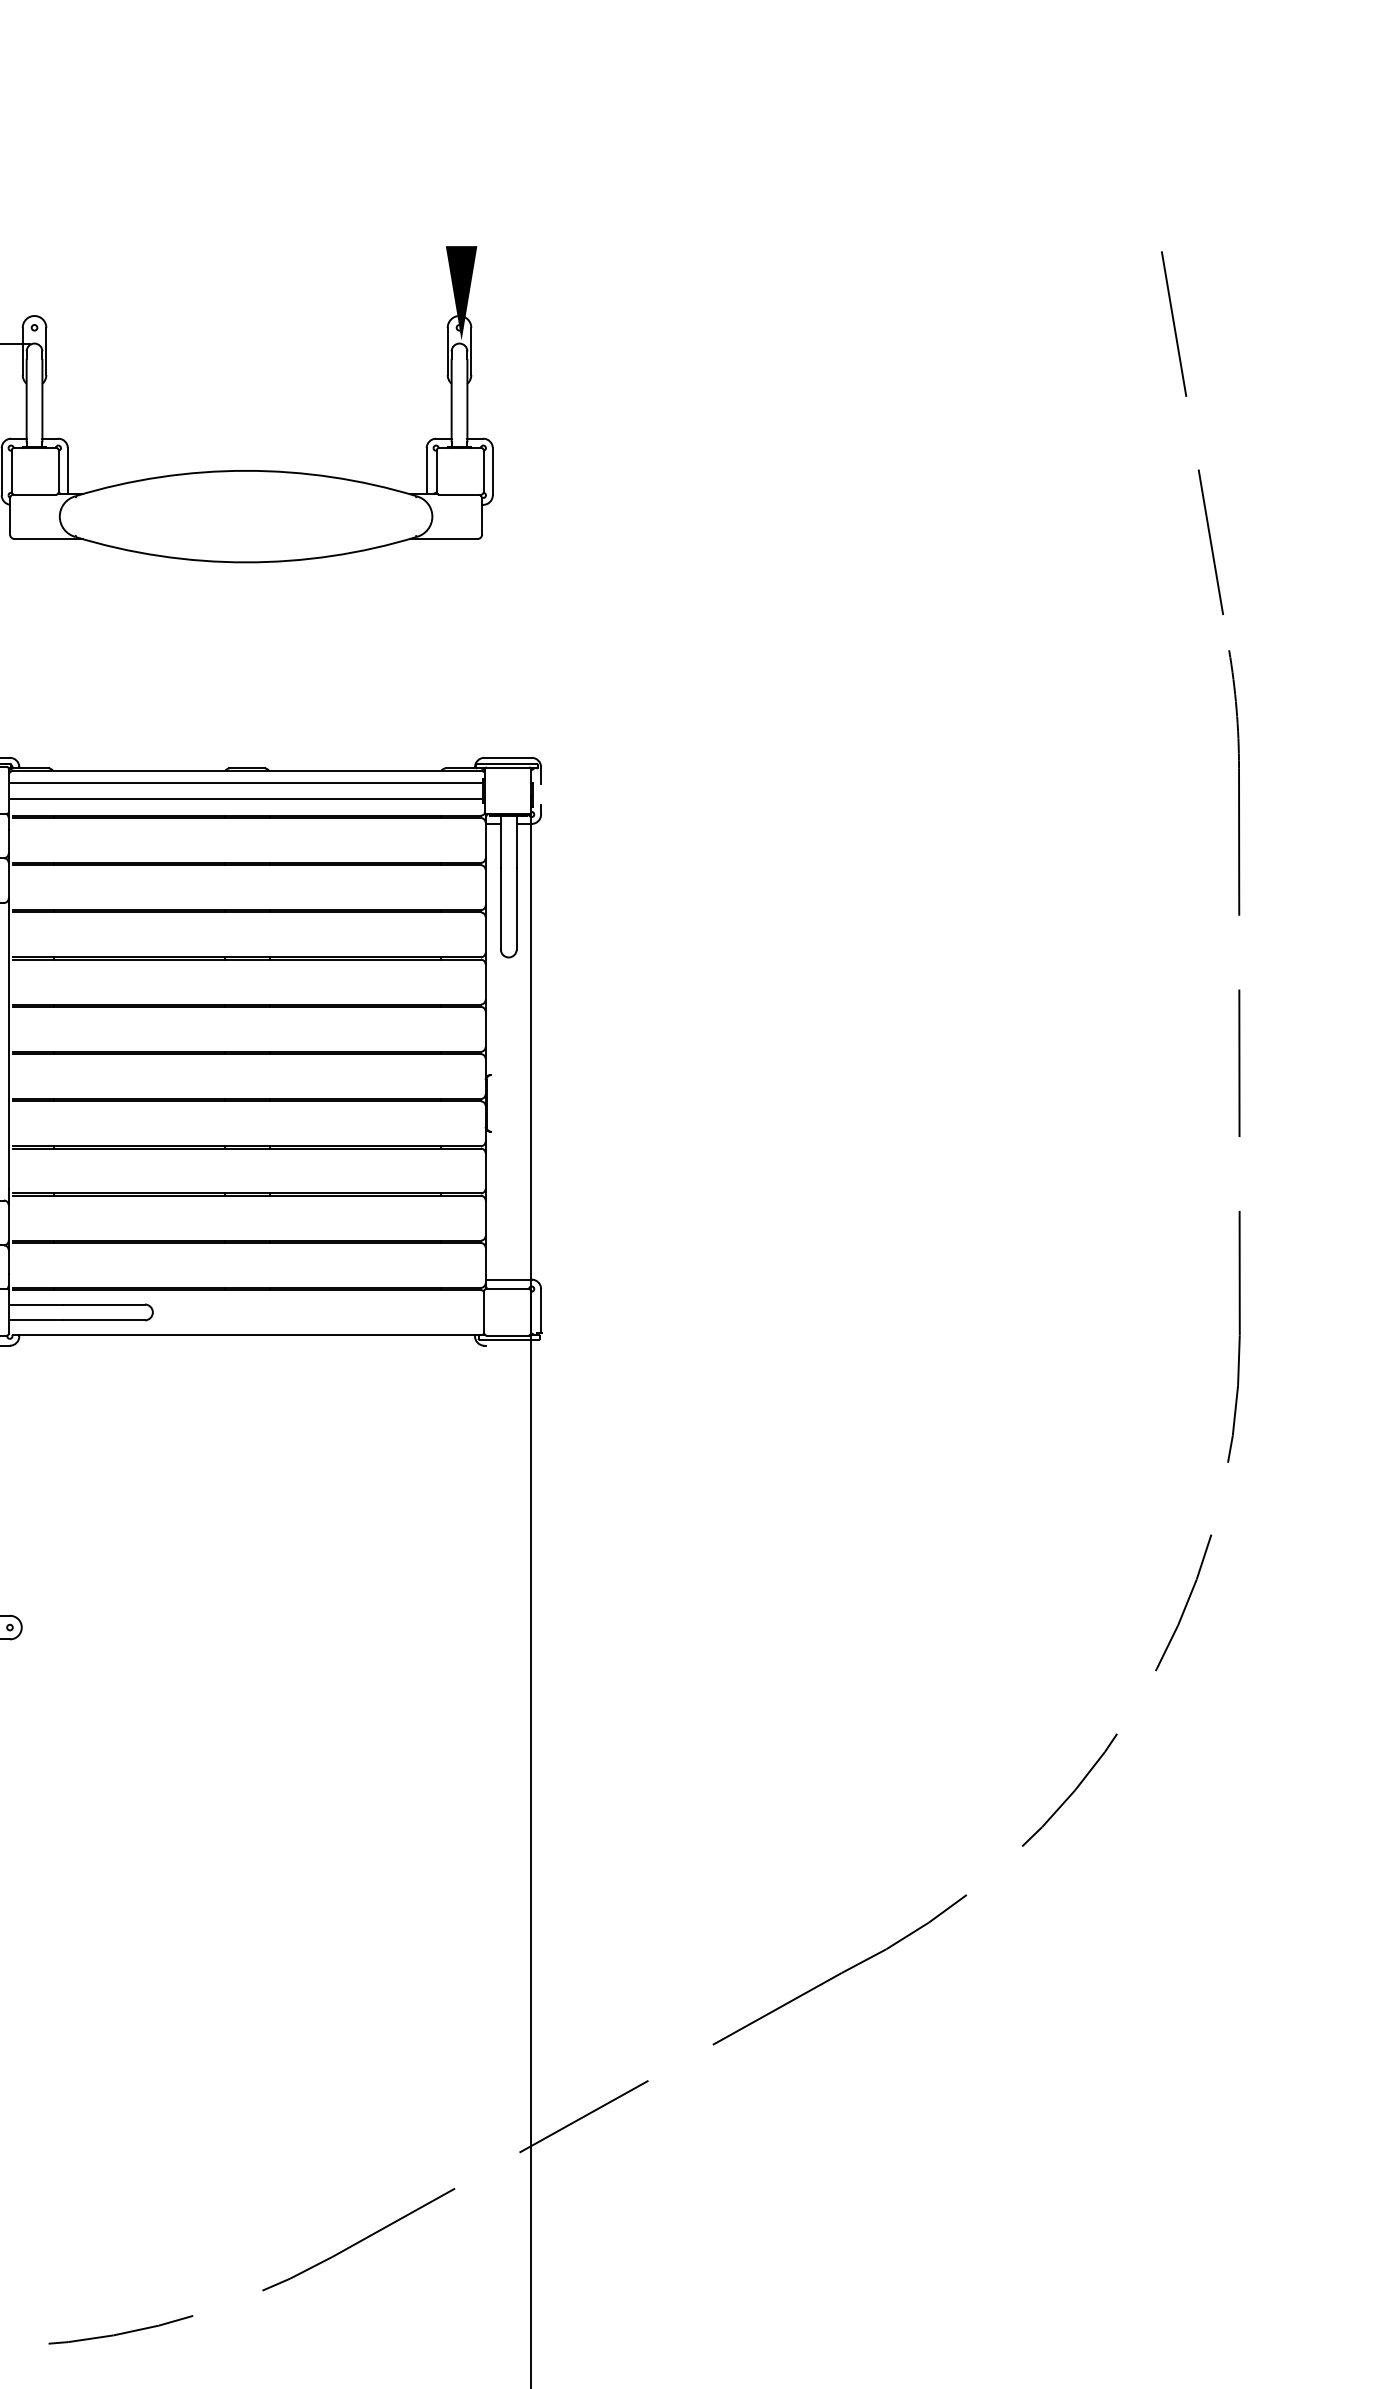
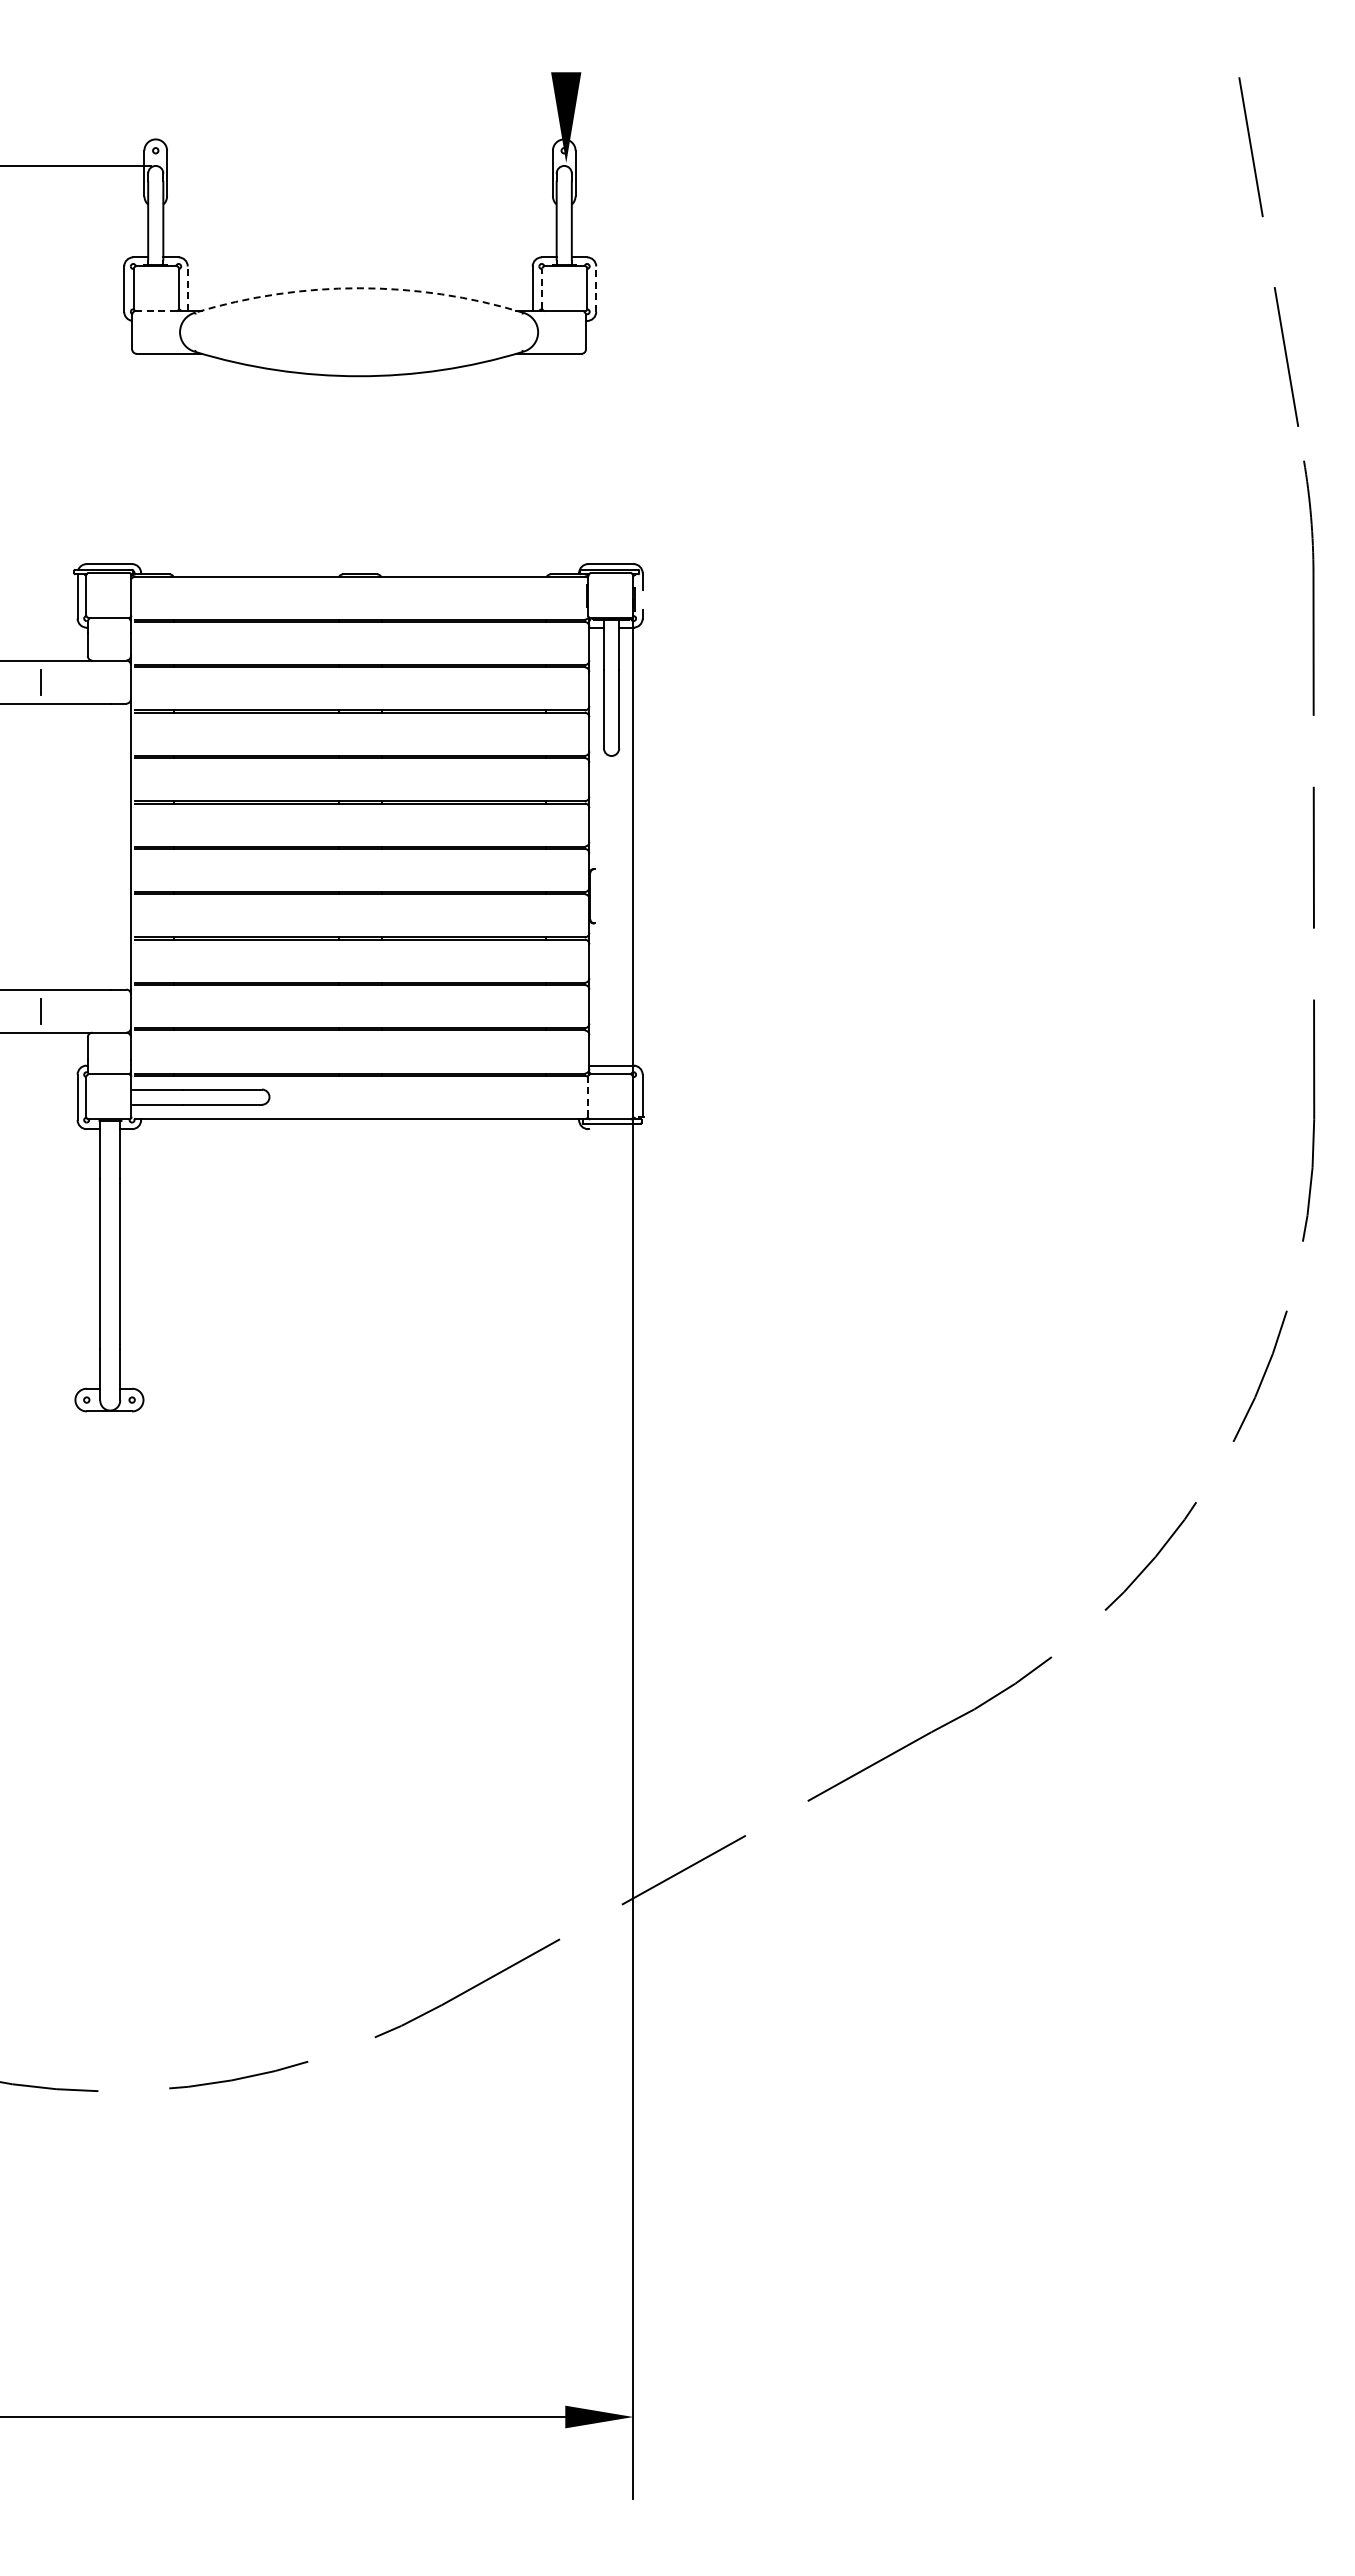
line: (67, 471) -> (187, 288), solid -> dashed
arc: (246, 471) -> (359, 288), solid -> dashed
line: (436, 471) -> (542, 288), solid -> dashed
line: (493, 472) -> (596, 289), solid -> dashed
line: (34, 495) -> (155, 311), solid -> dashed
line: (247, 783) -> (360, 588), removed
line: (247, 798) -> (360, 603), removed
line: (483, 1311) -> (587, 1096), solid -> dashed

